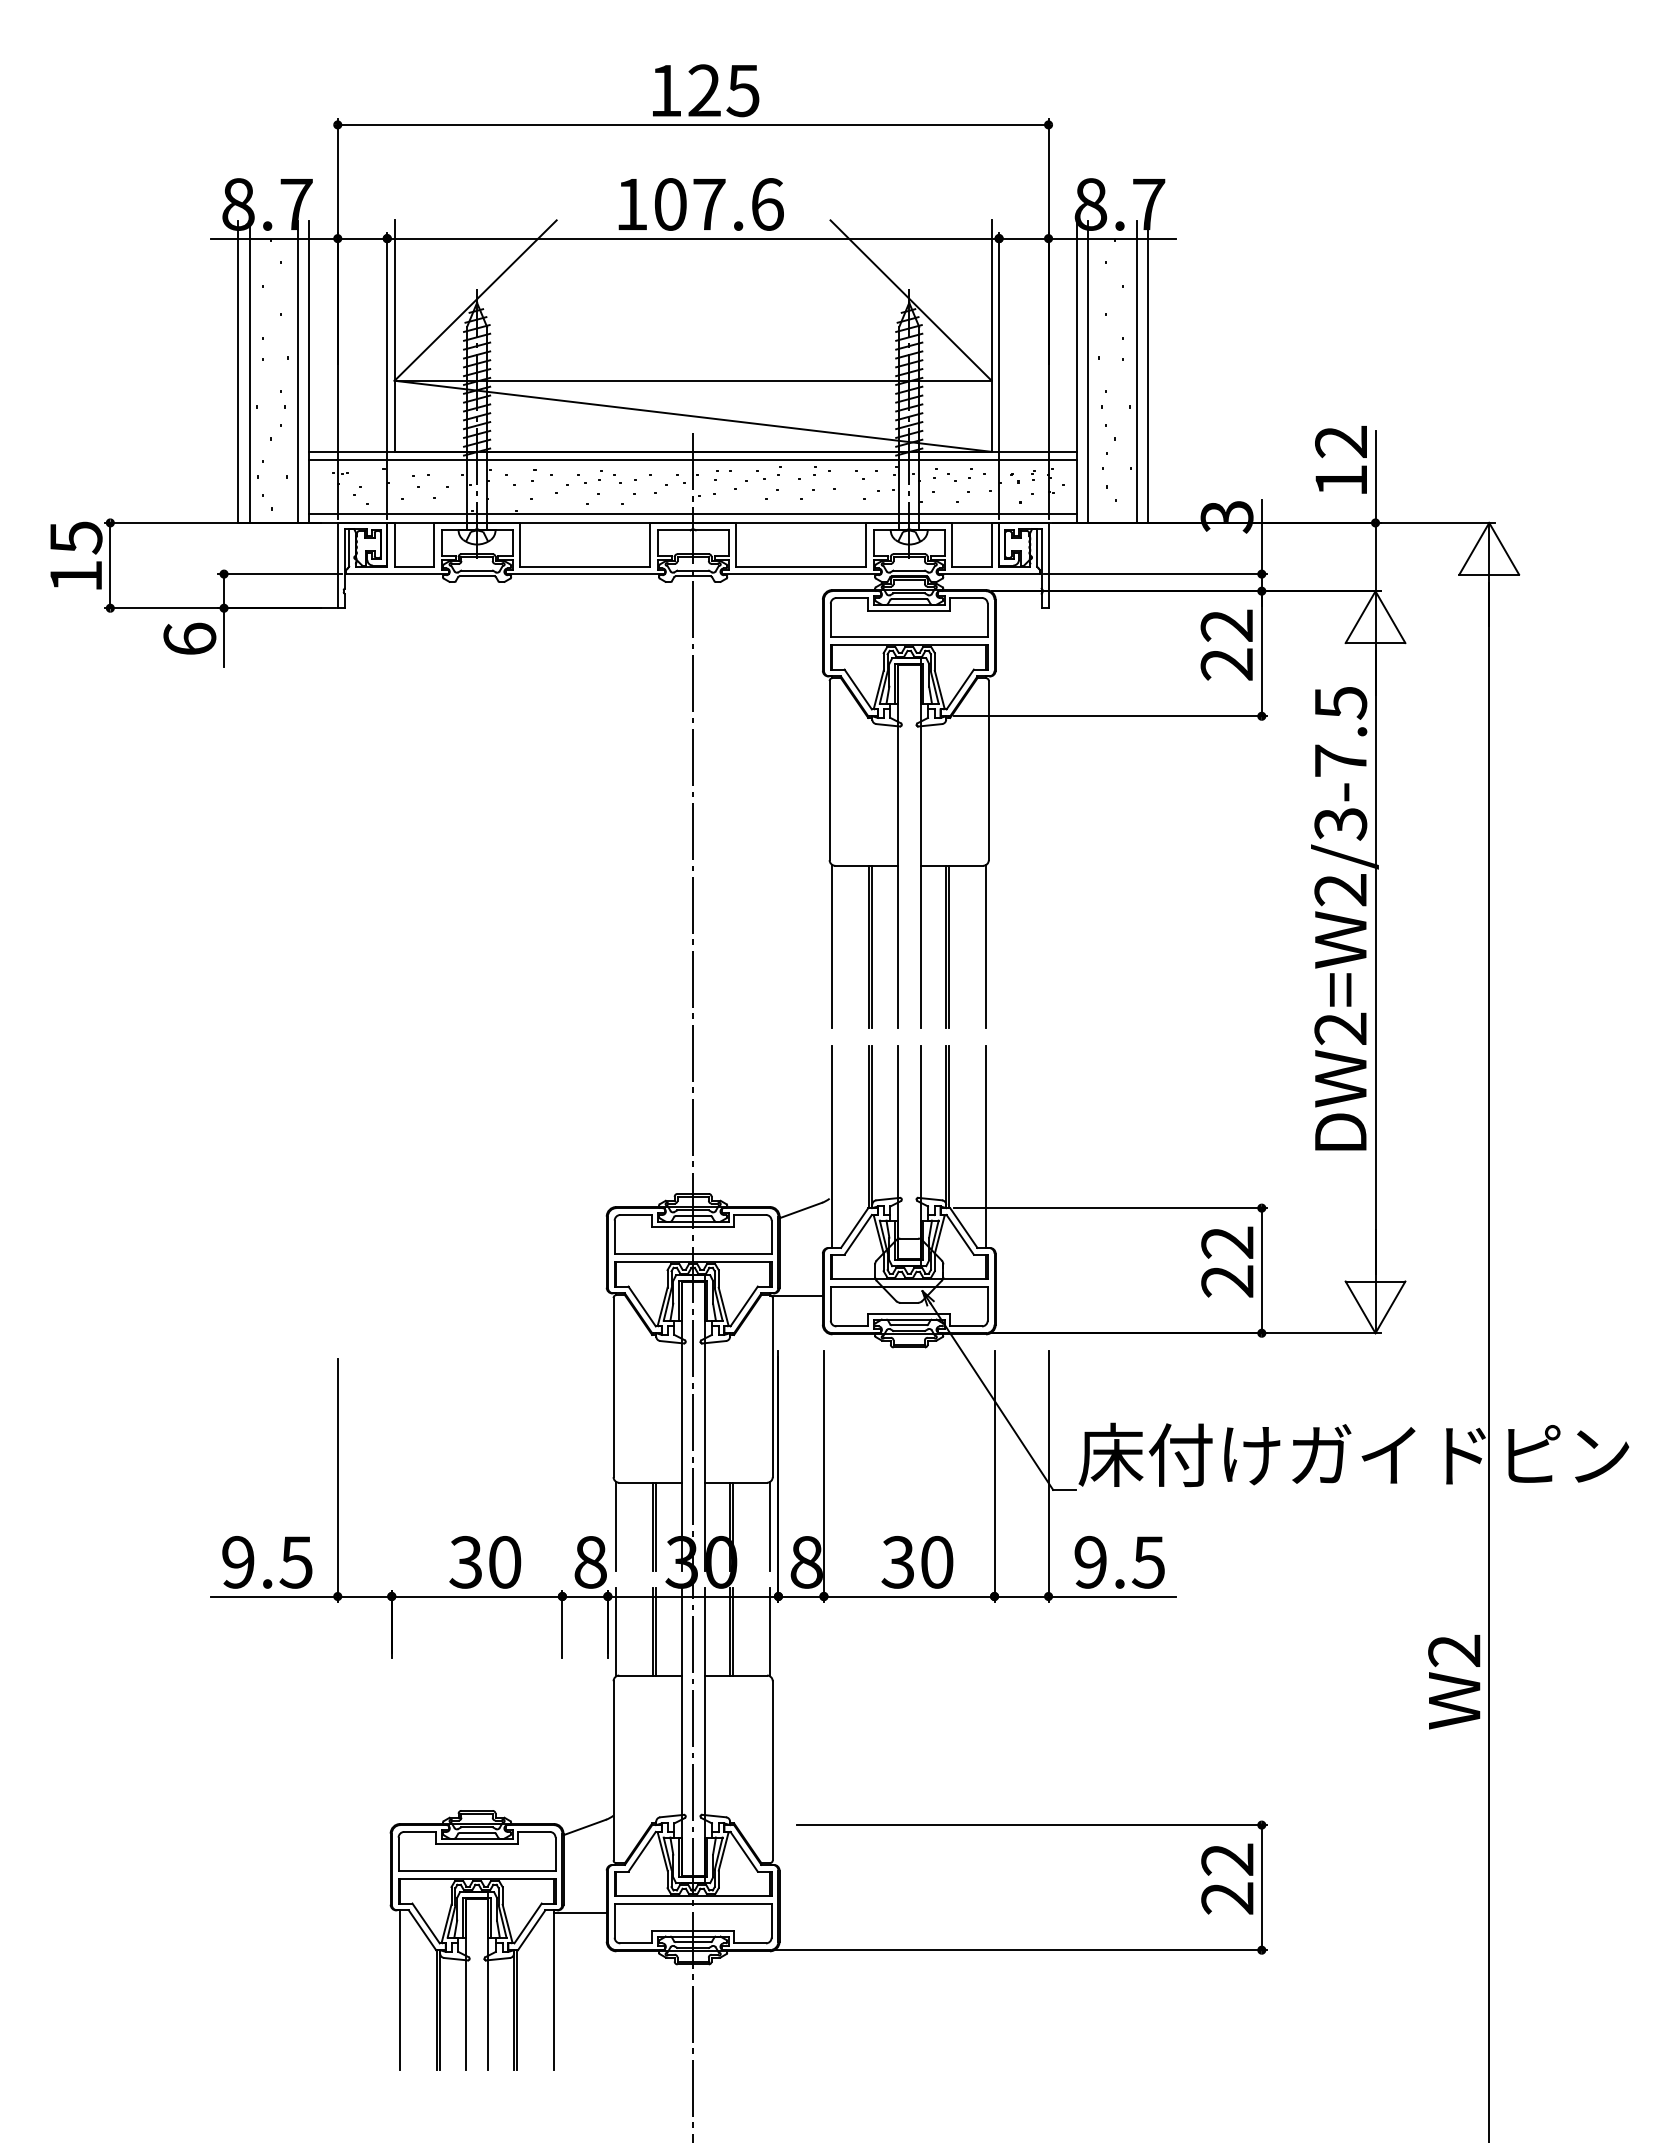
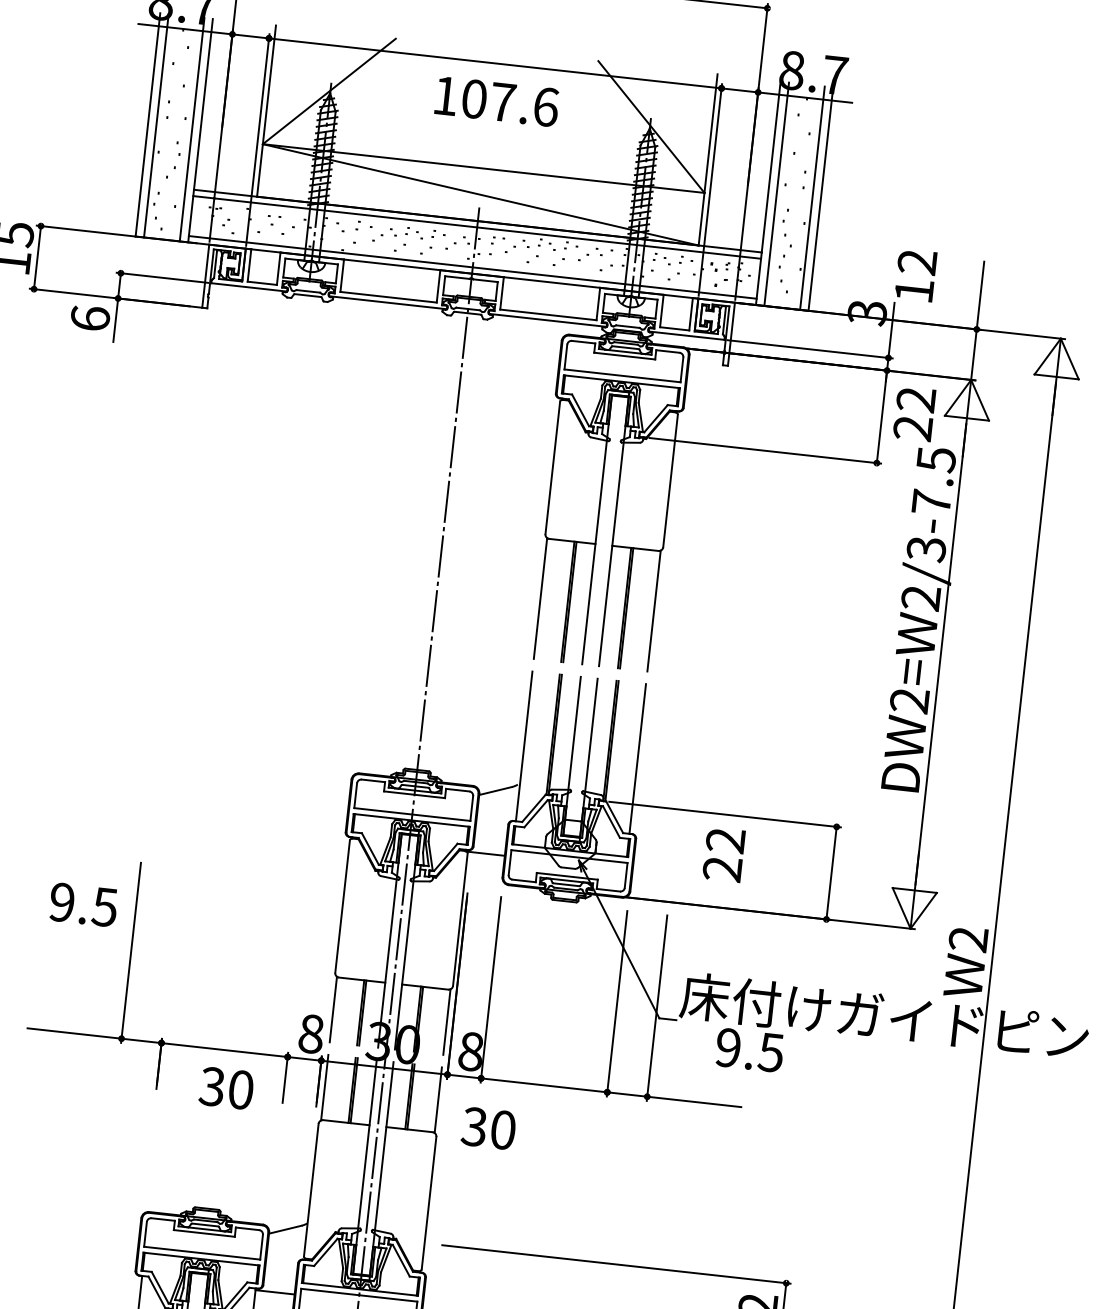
text: (700, 204) -> (496, 101), moved
text: (1340, 459) -> (915, 275), moved
text: (1226, 644) -> (914, 413), moved
text: (1227, 1261) -> (724, 854), moved
text: (267, 1562) -> (83, 904), moved
text: (485, 1562) -> (226, 1088), moved
text: (917, 1562) -> (488, 1128), moved
text: (1119, 1562) -> (749, 1050), moved
text: (1454, 1682) -> (965, 962), moved

